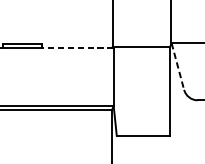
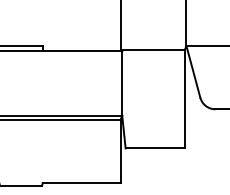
line: (77, 48) -> (82, 51), dashed -> solid
line: (177, 66) -> (193, 71), dashed -> solid

